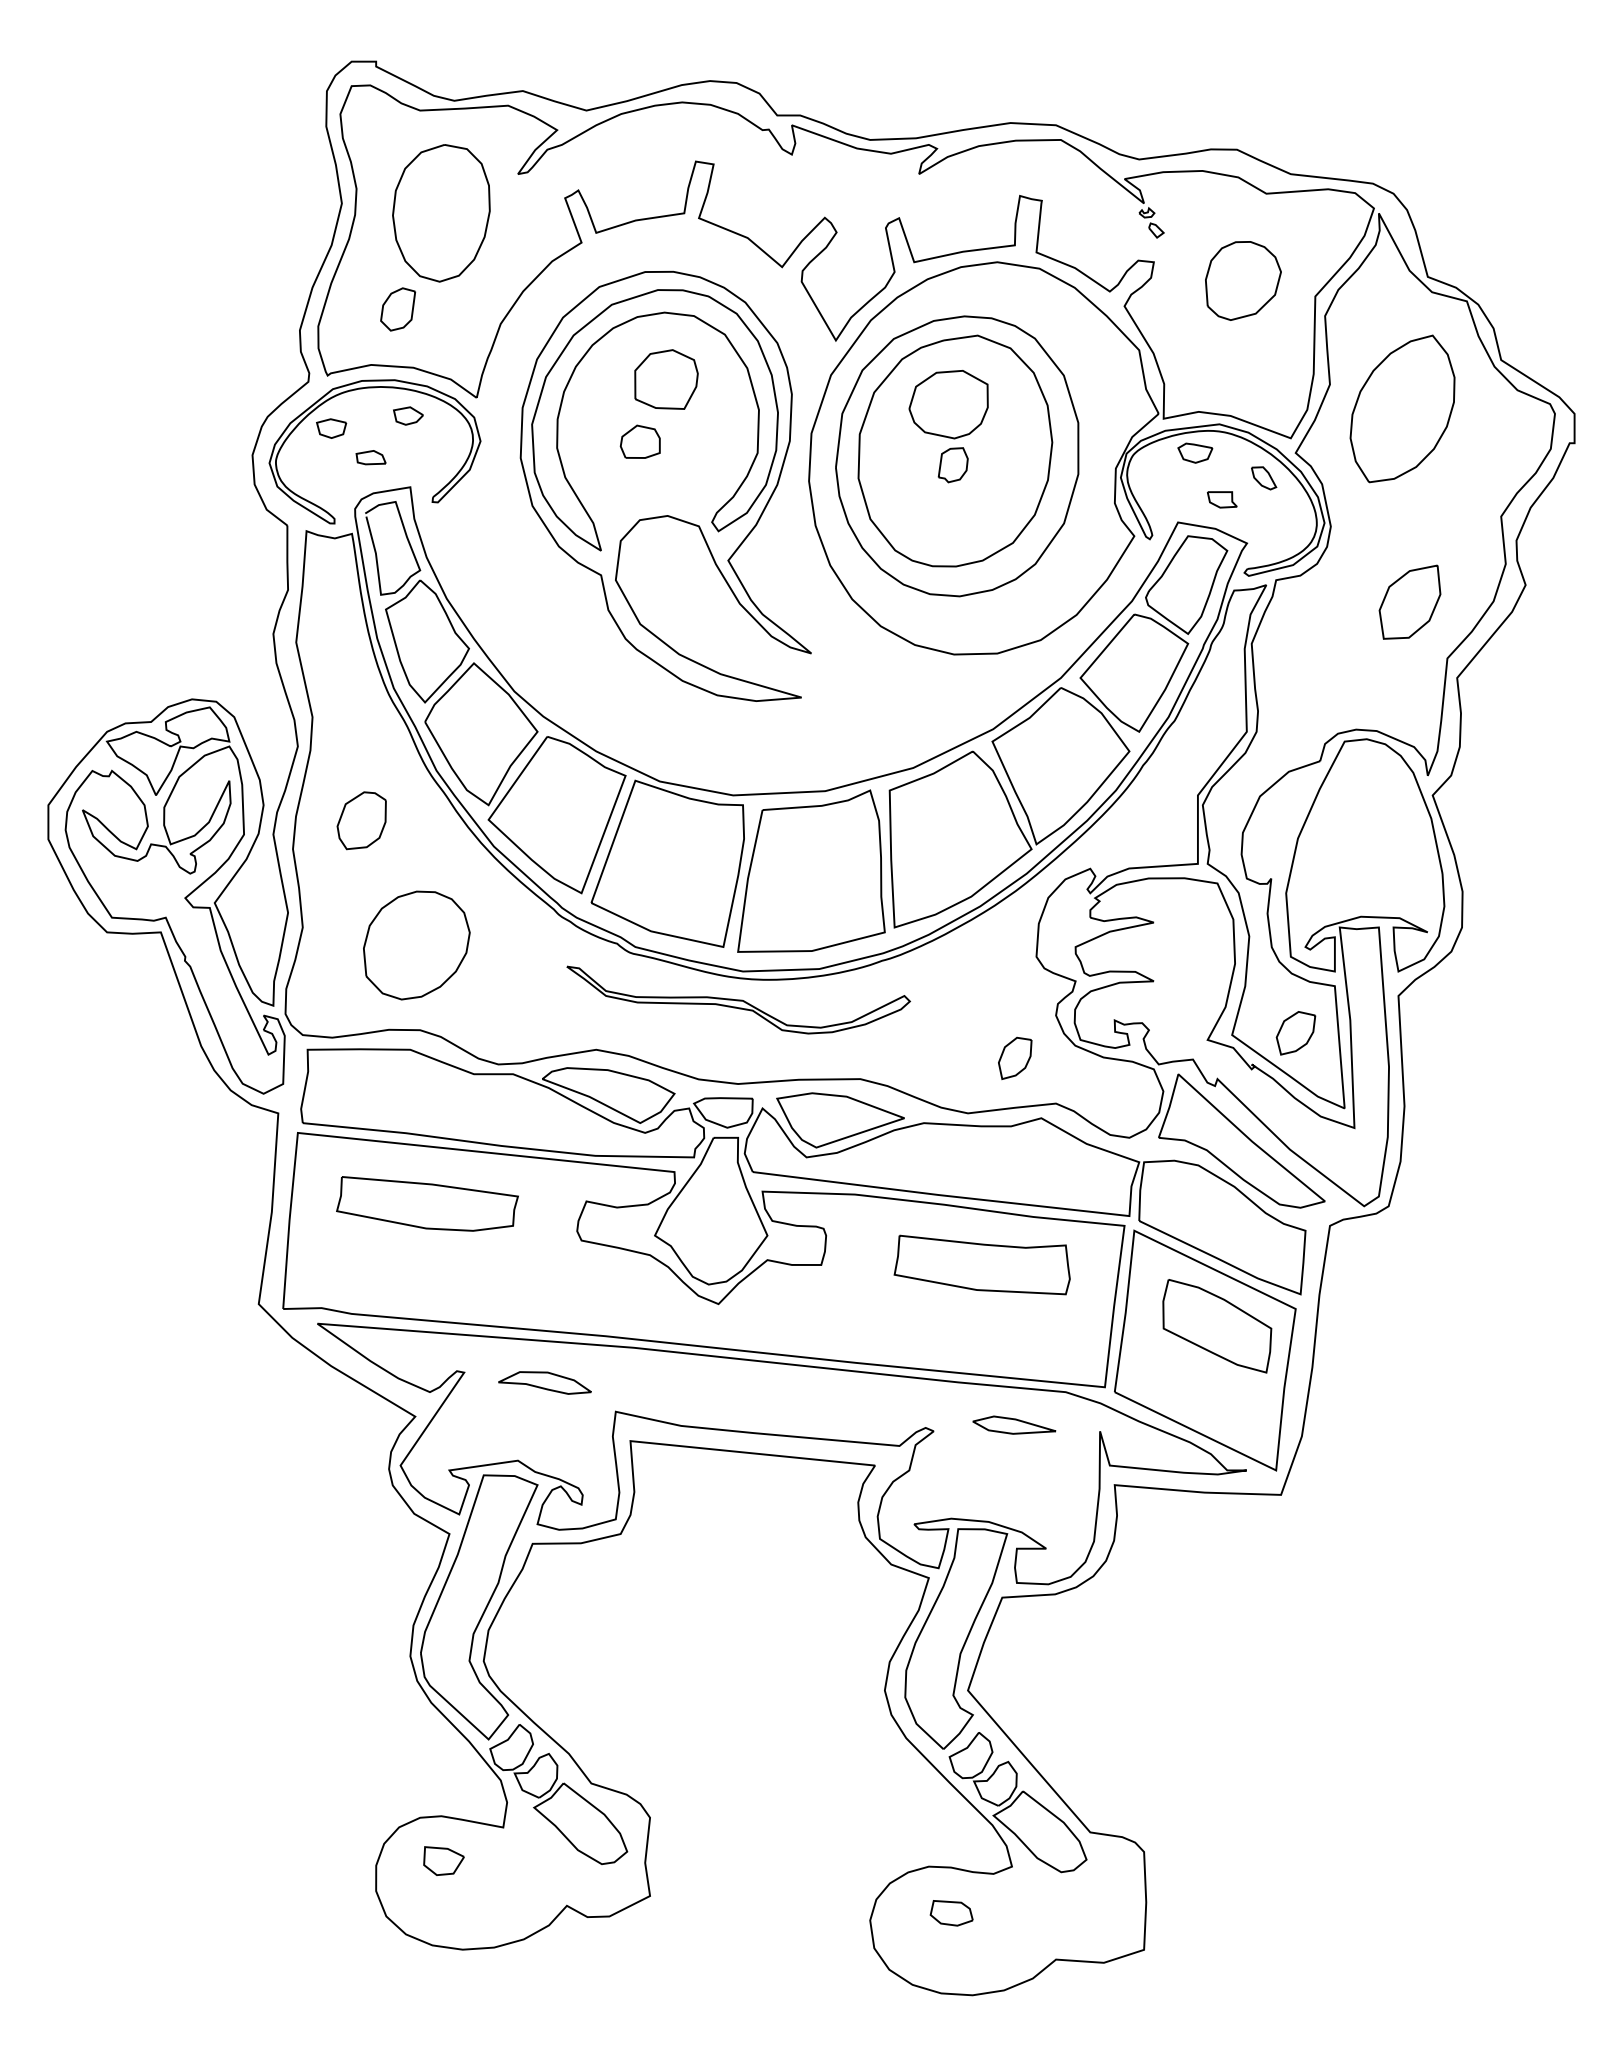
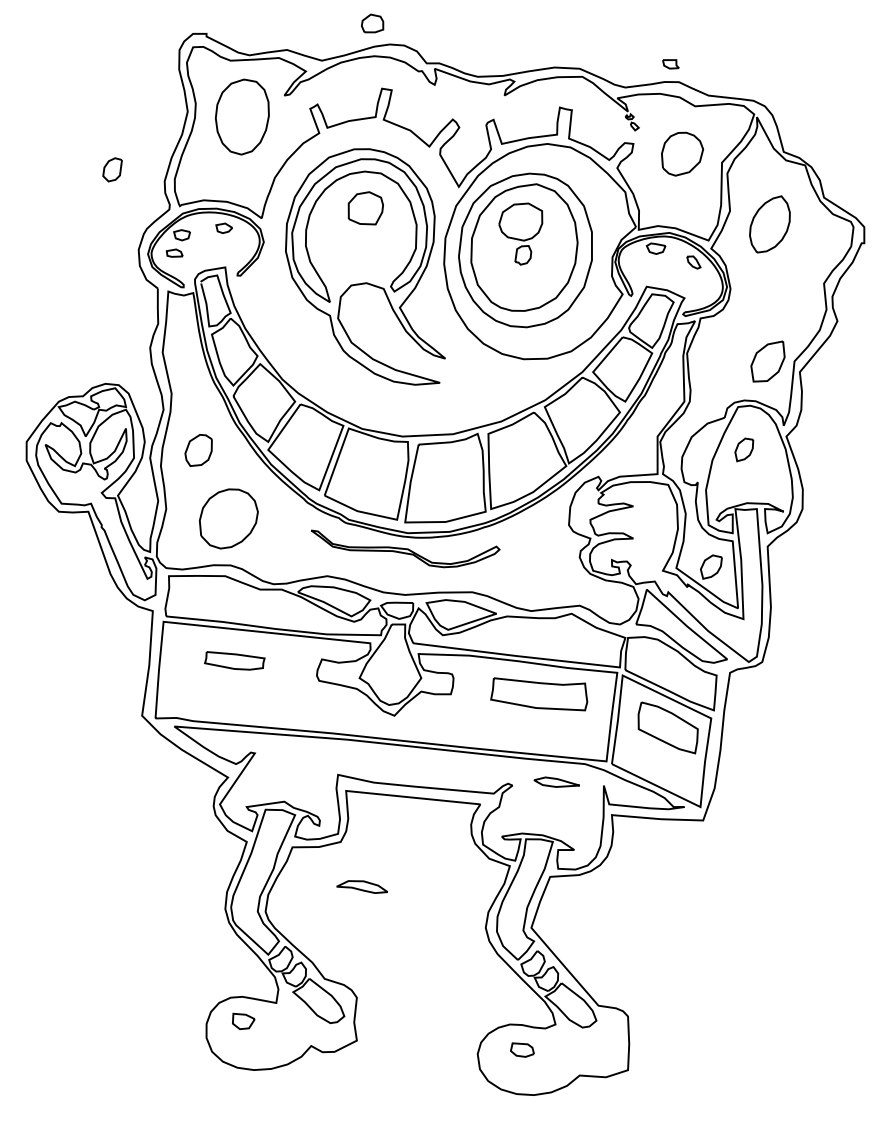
part: (397, 308) -> (112, 169), moved
part: (1401, 409) -> (769, 224), size x0.7
part: (640, 441) -> (372, 23), moved
part: (370, 456) -> (174, 252), moved
part: (1221, 500) -> (670, 64), moved
part: (1409, 602) -> (767, 361), moved
part: (1015, 1057) -> (744, 449), moved
part: (427, 1203) -> (234, 660), size x0.6
part: (543, 1381) -> (361, 886), moved

